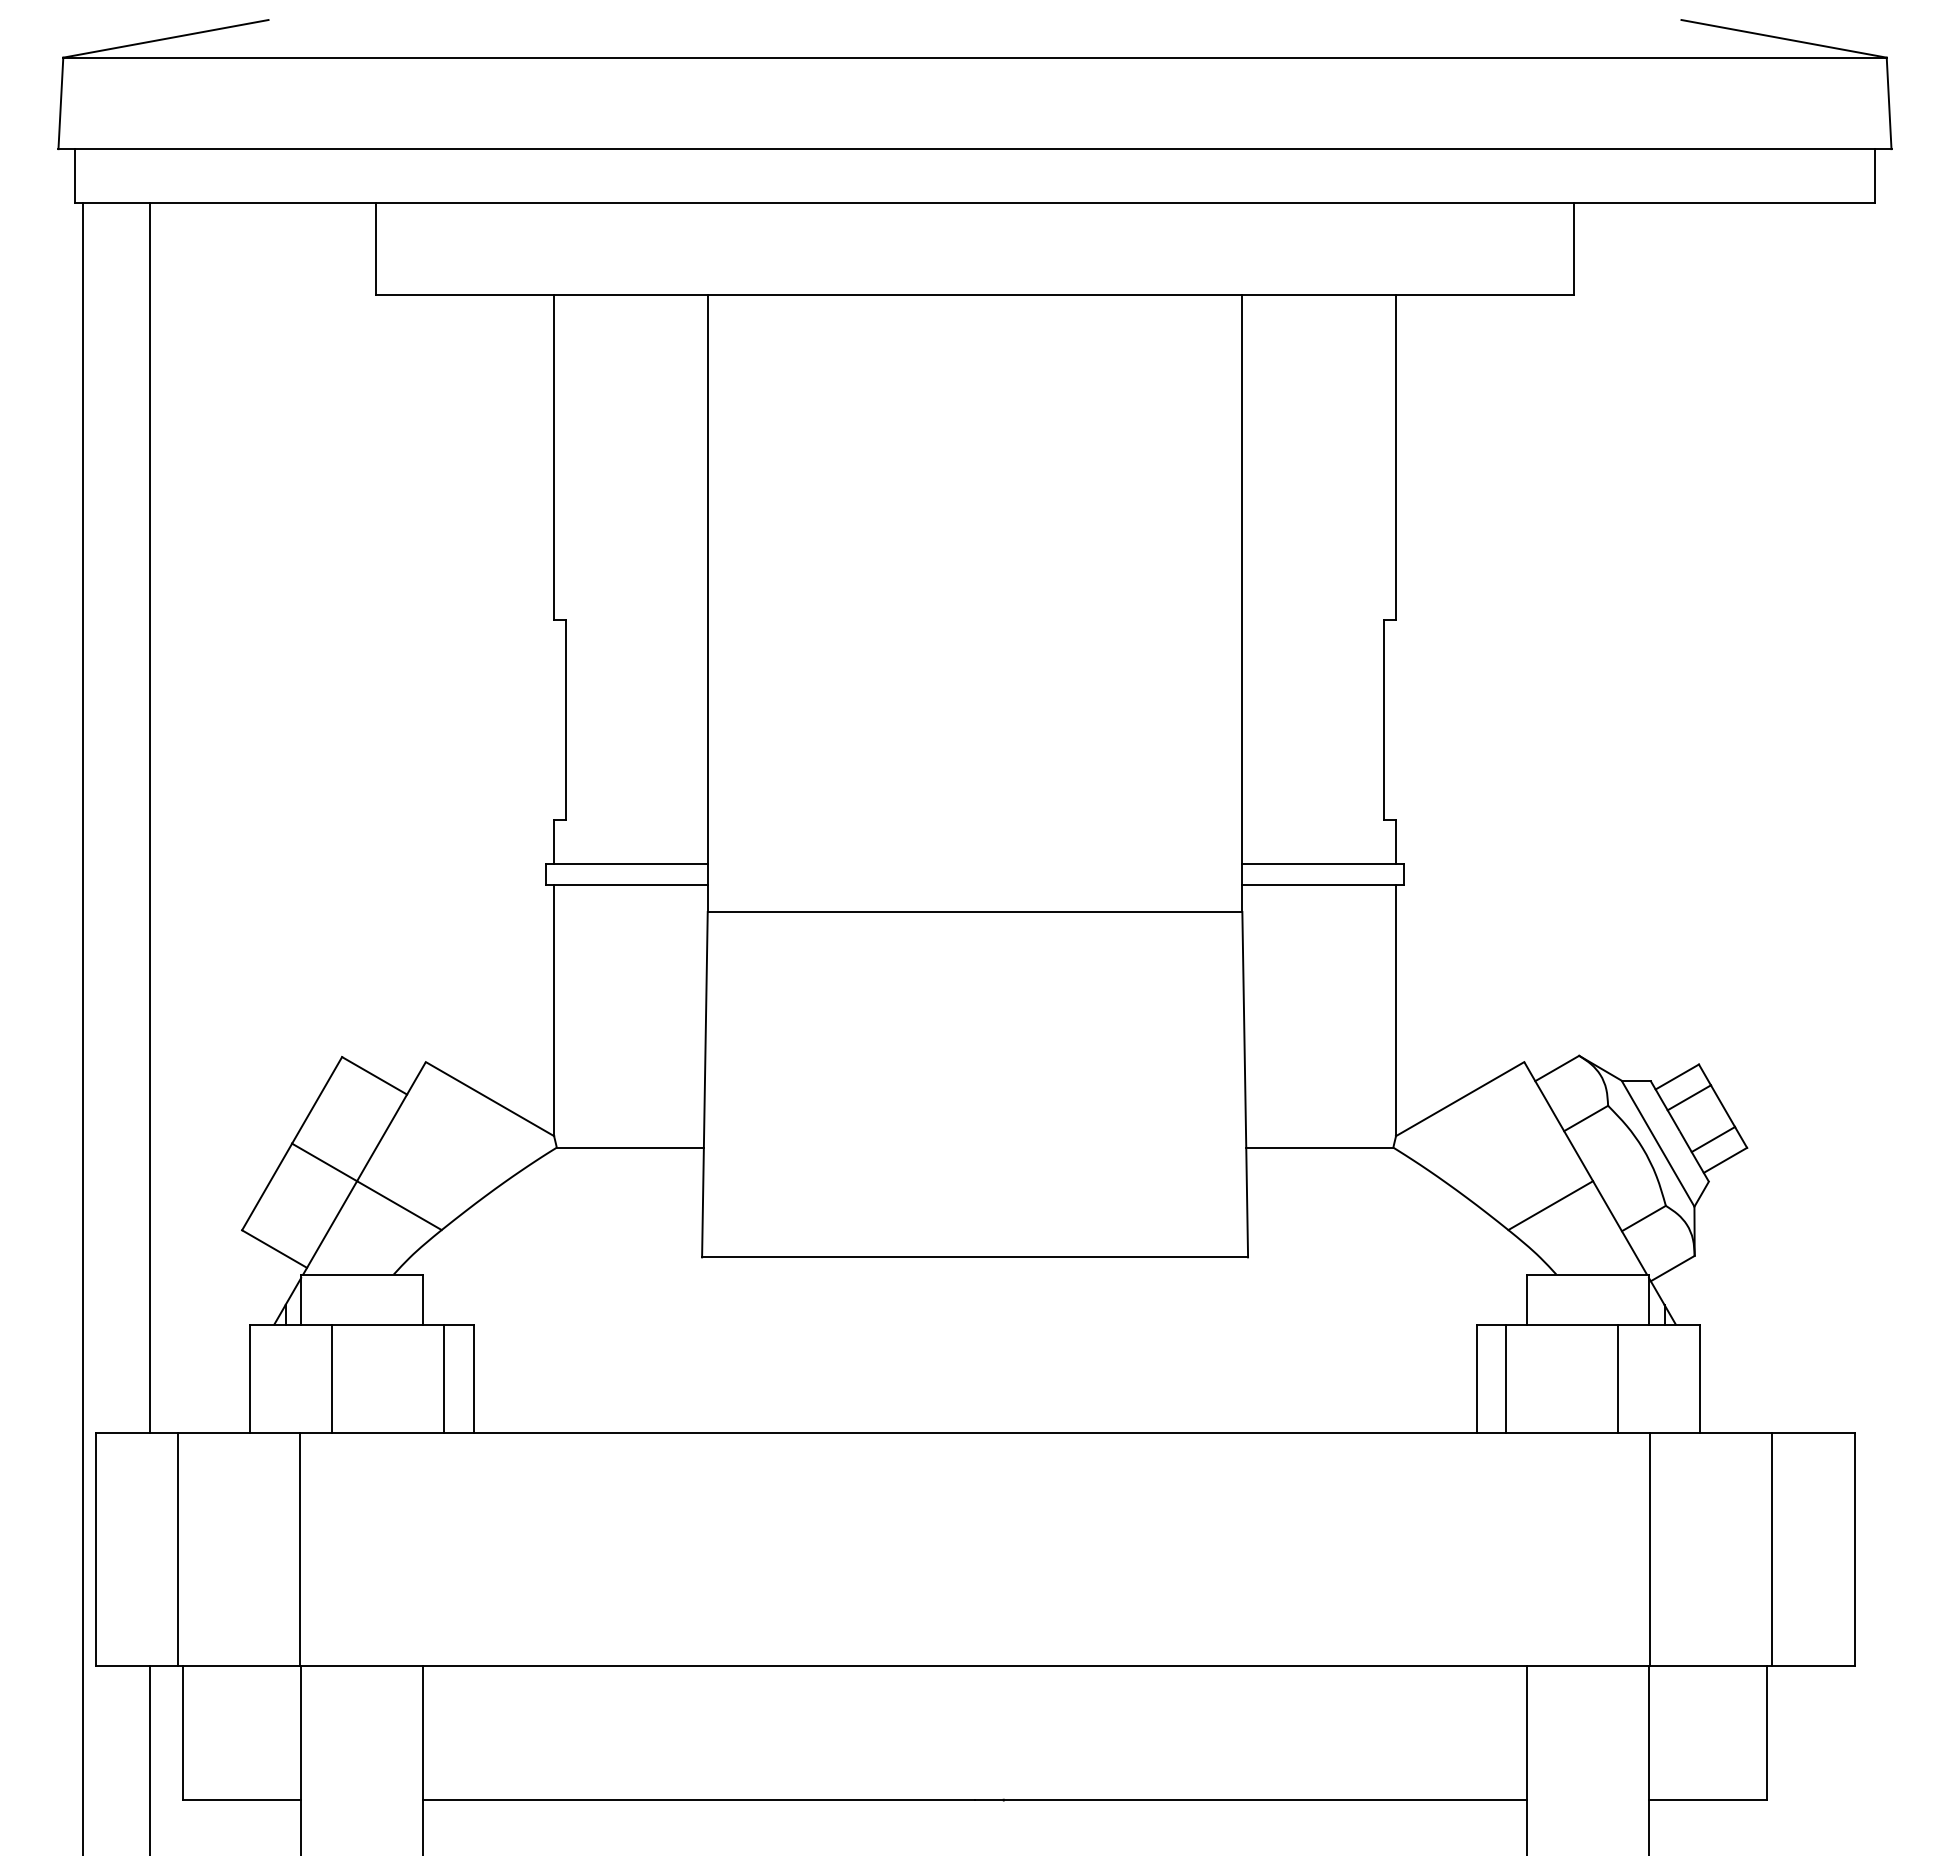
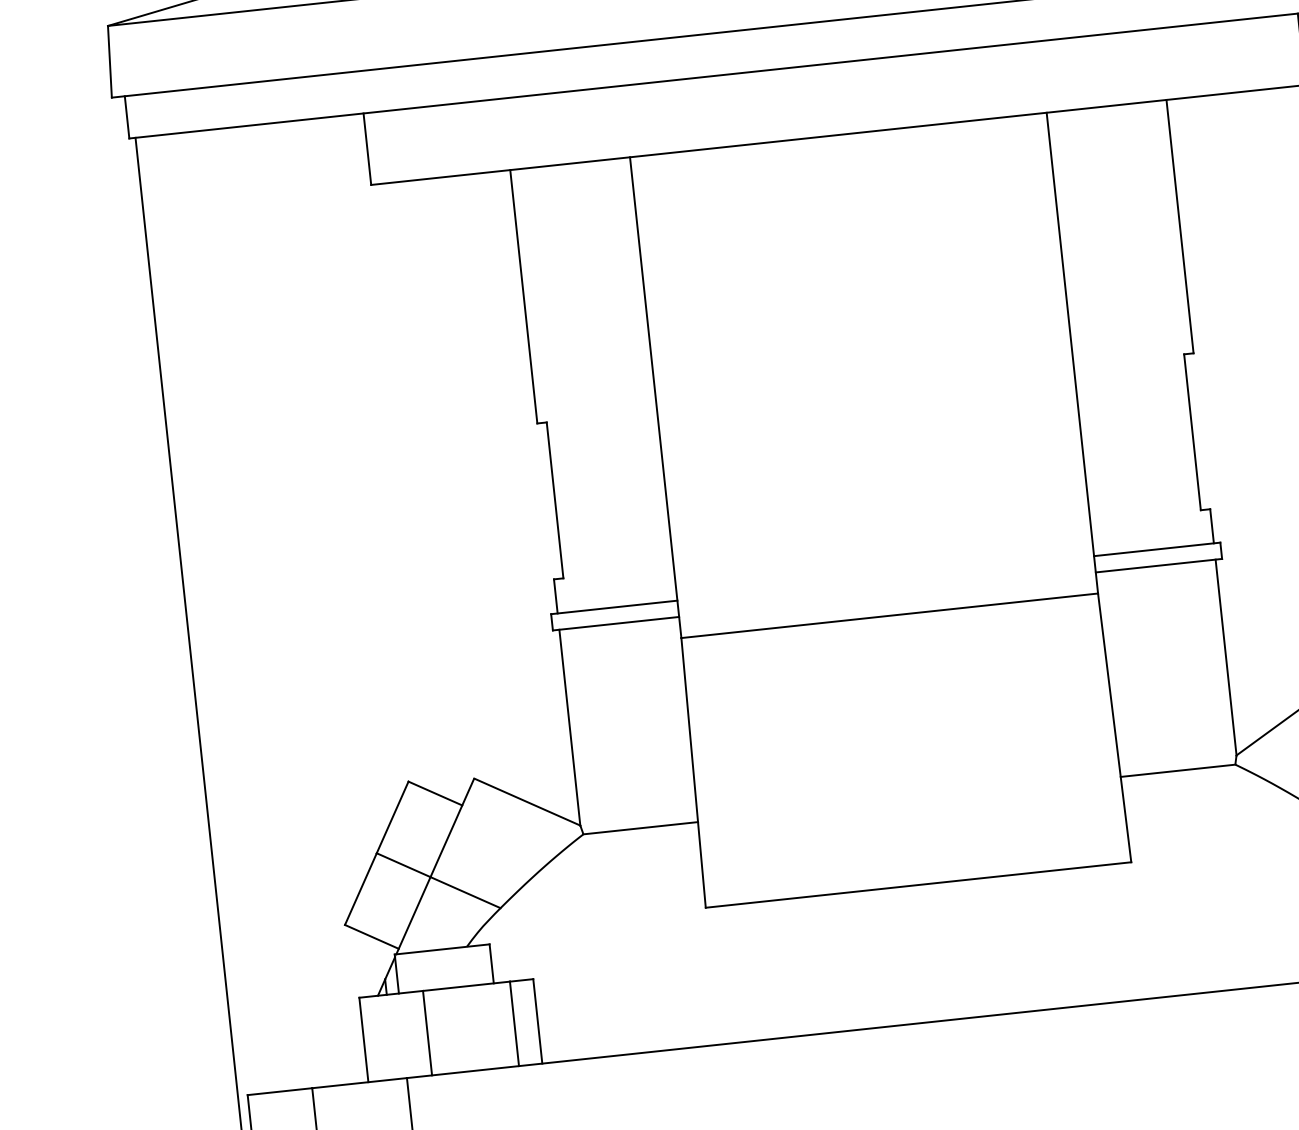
line: (149, 817) -> (238, 610), removed

